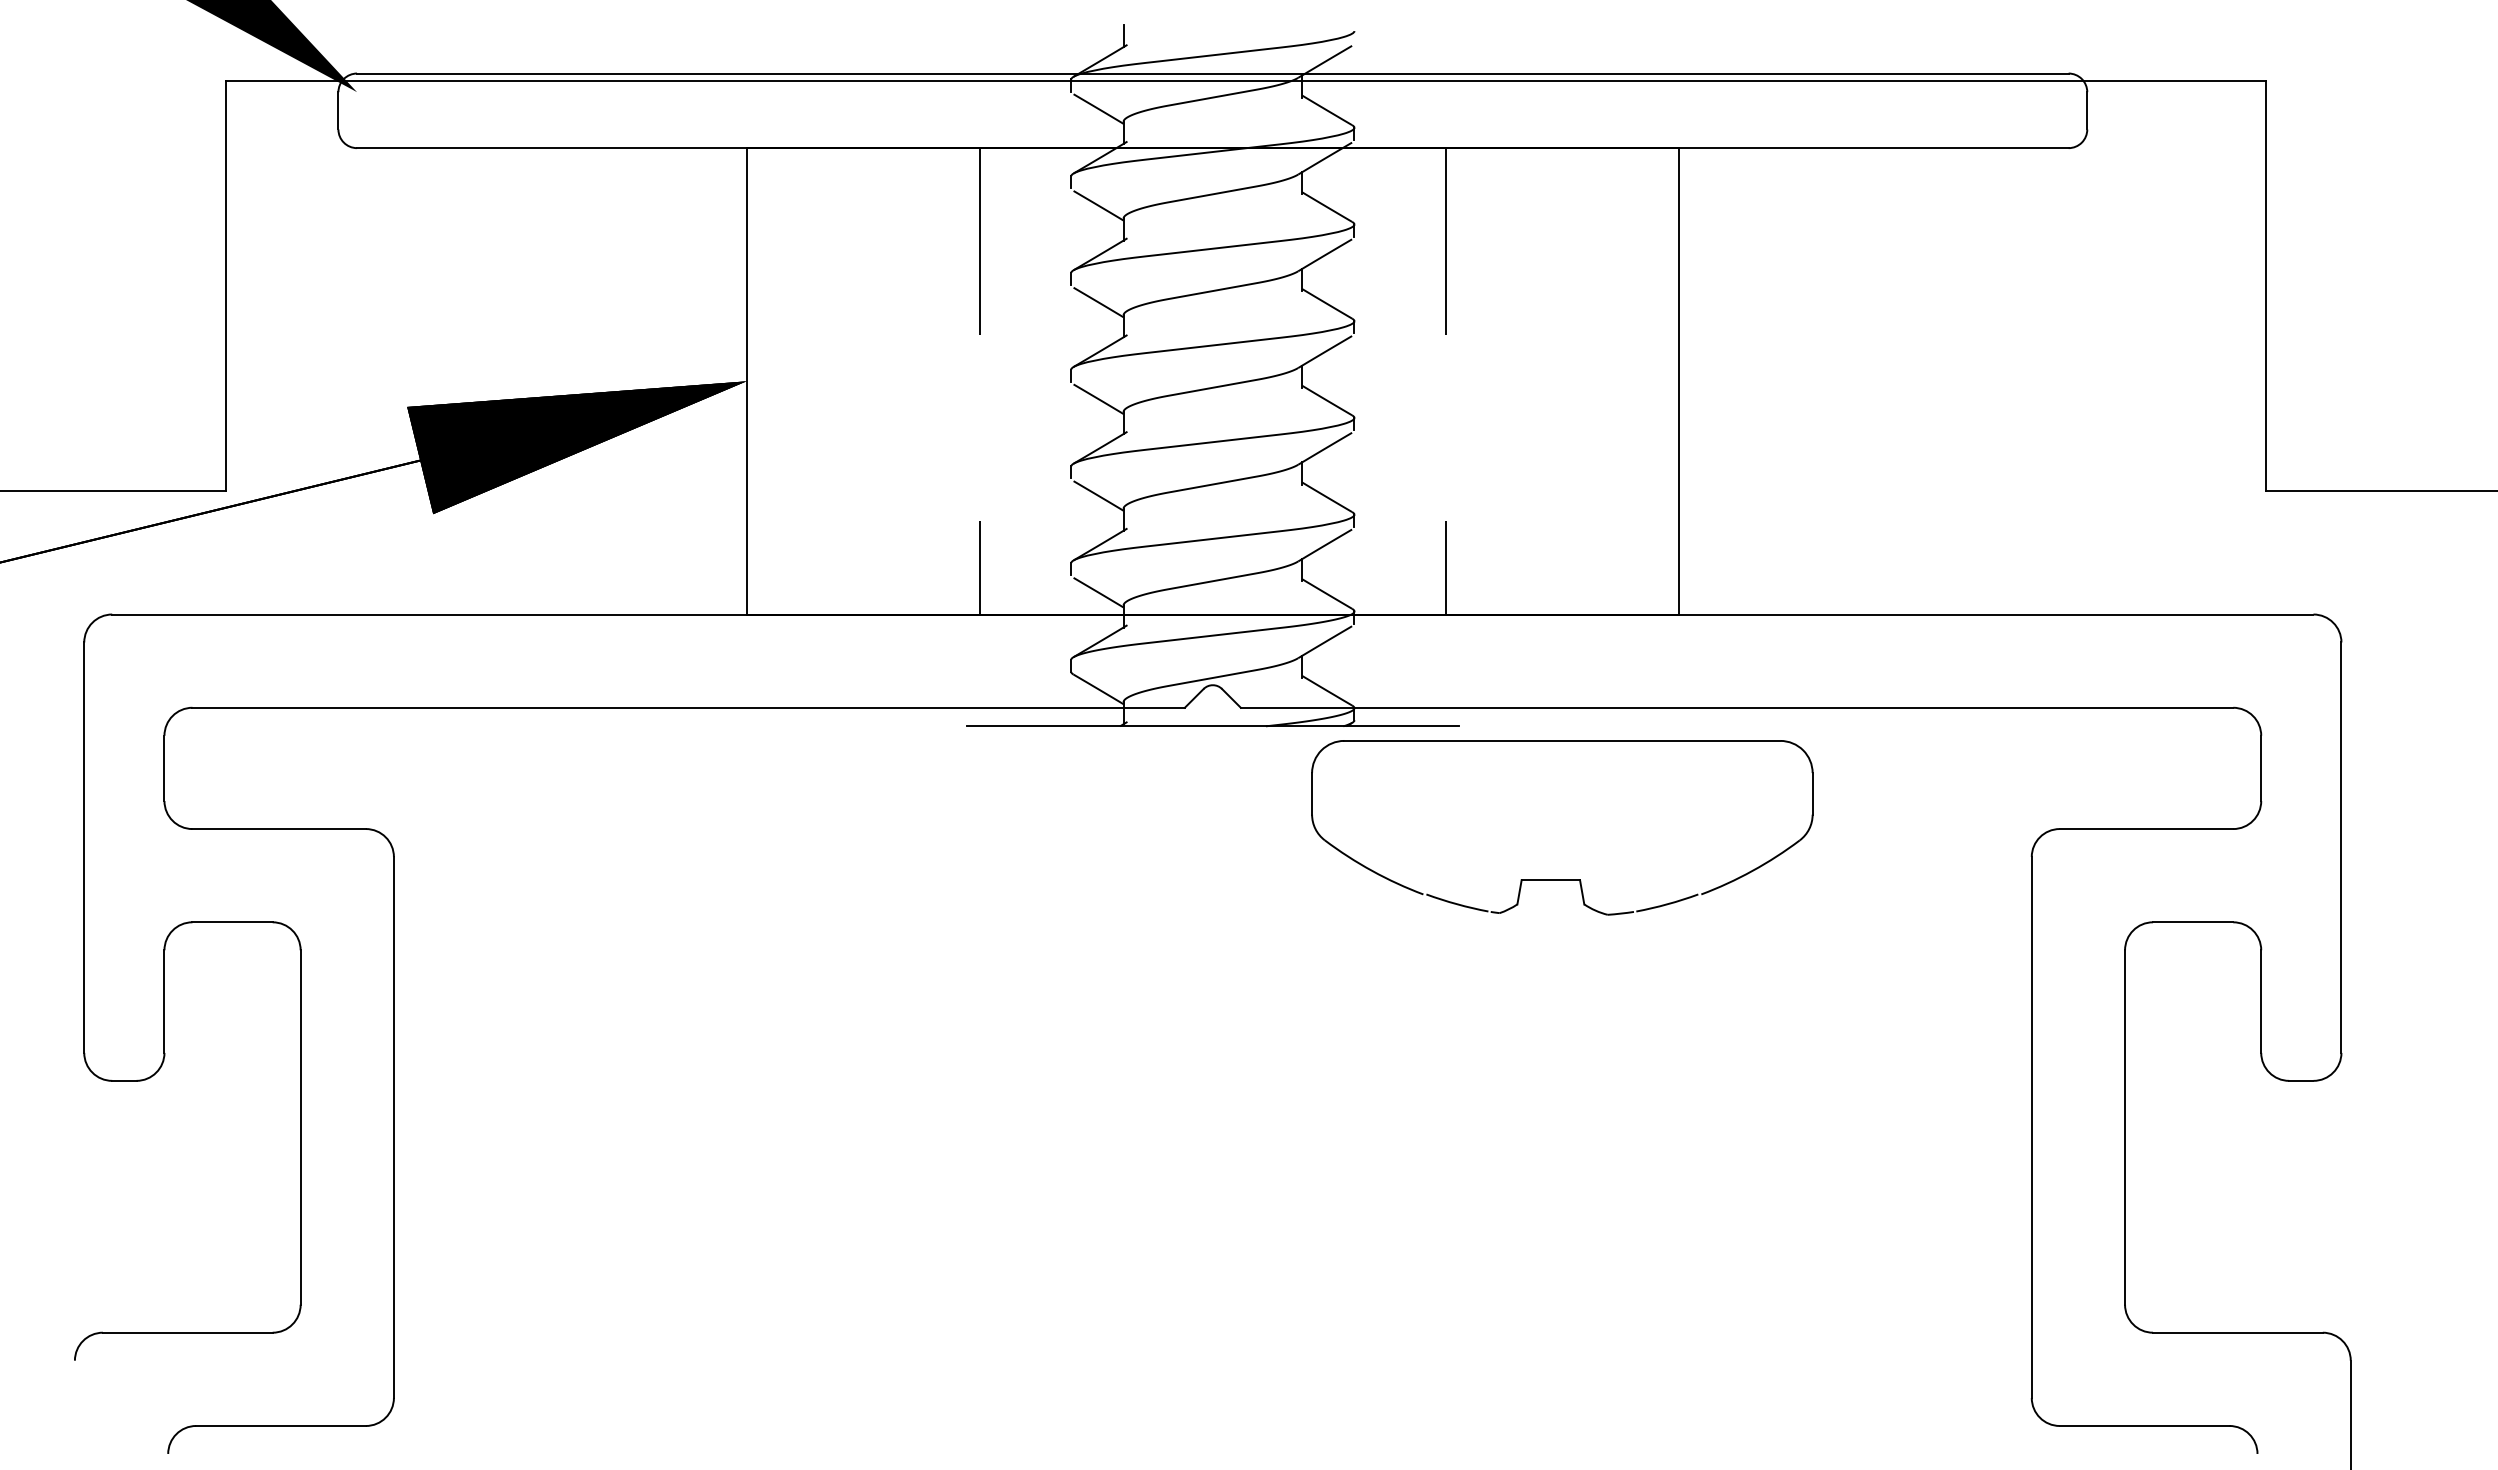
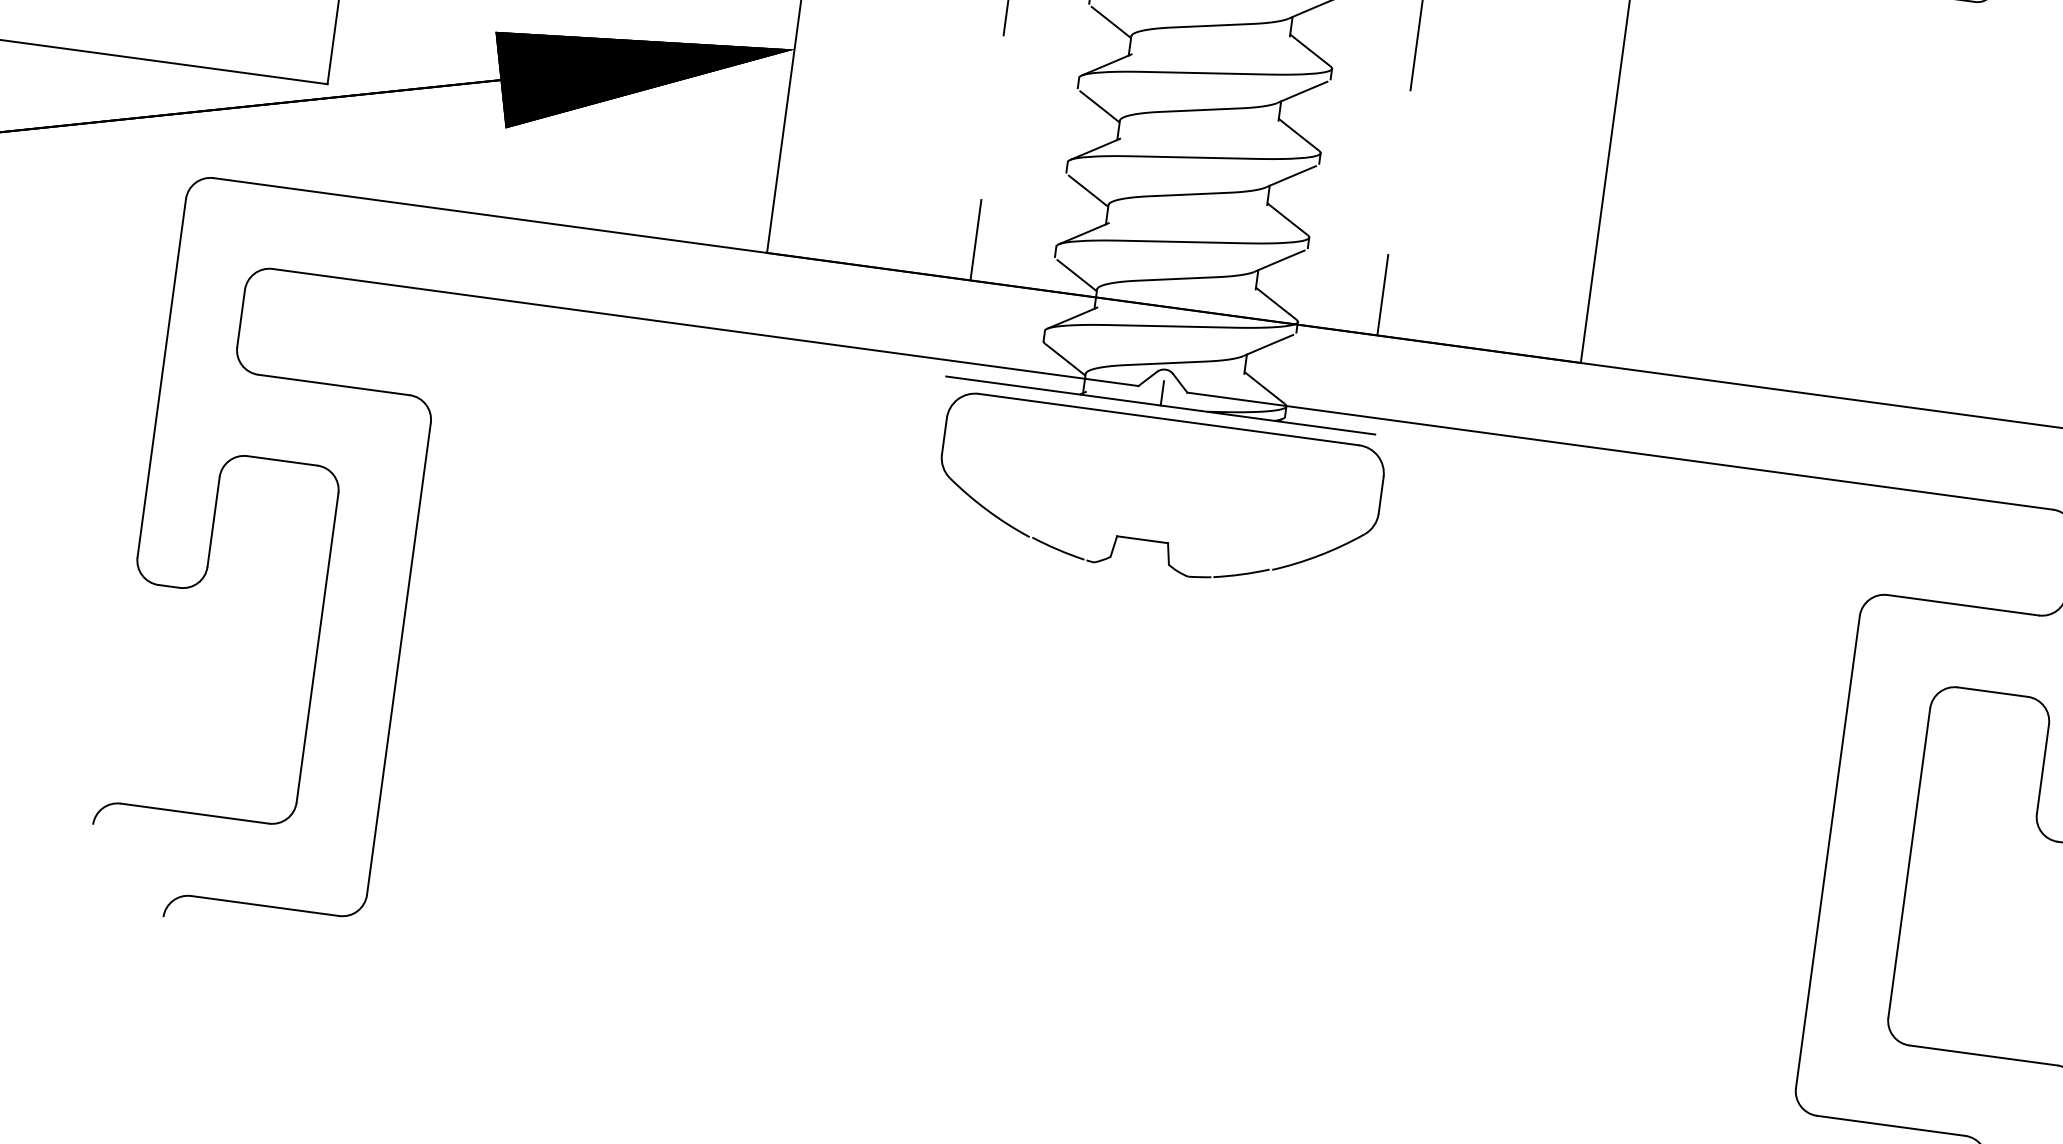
line: (1212, 712) -> (1162, 393), added
part: (1562, 879) -> (1152, 540), moved

